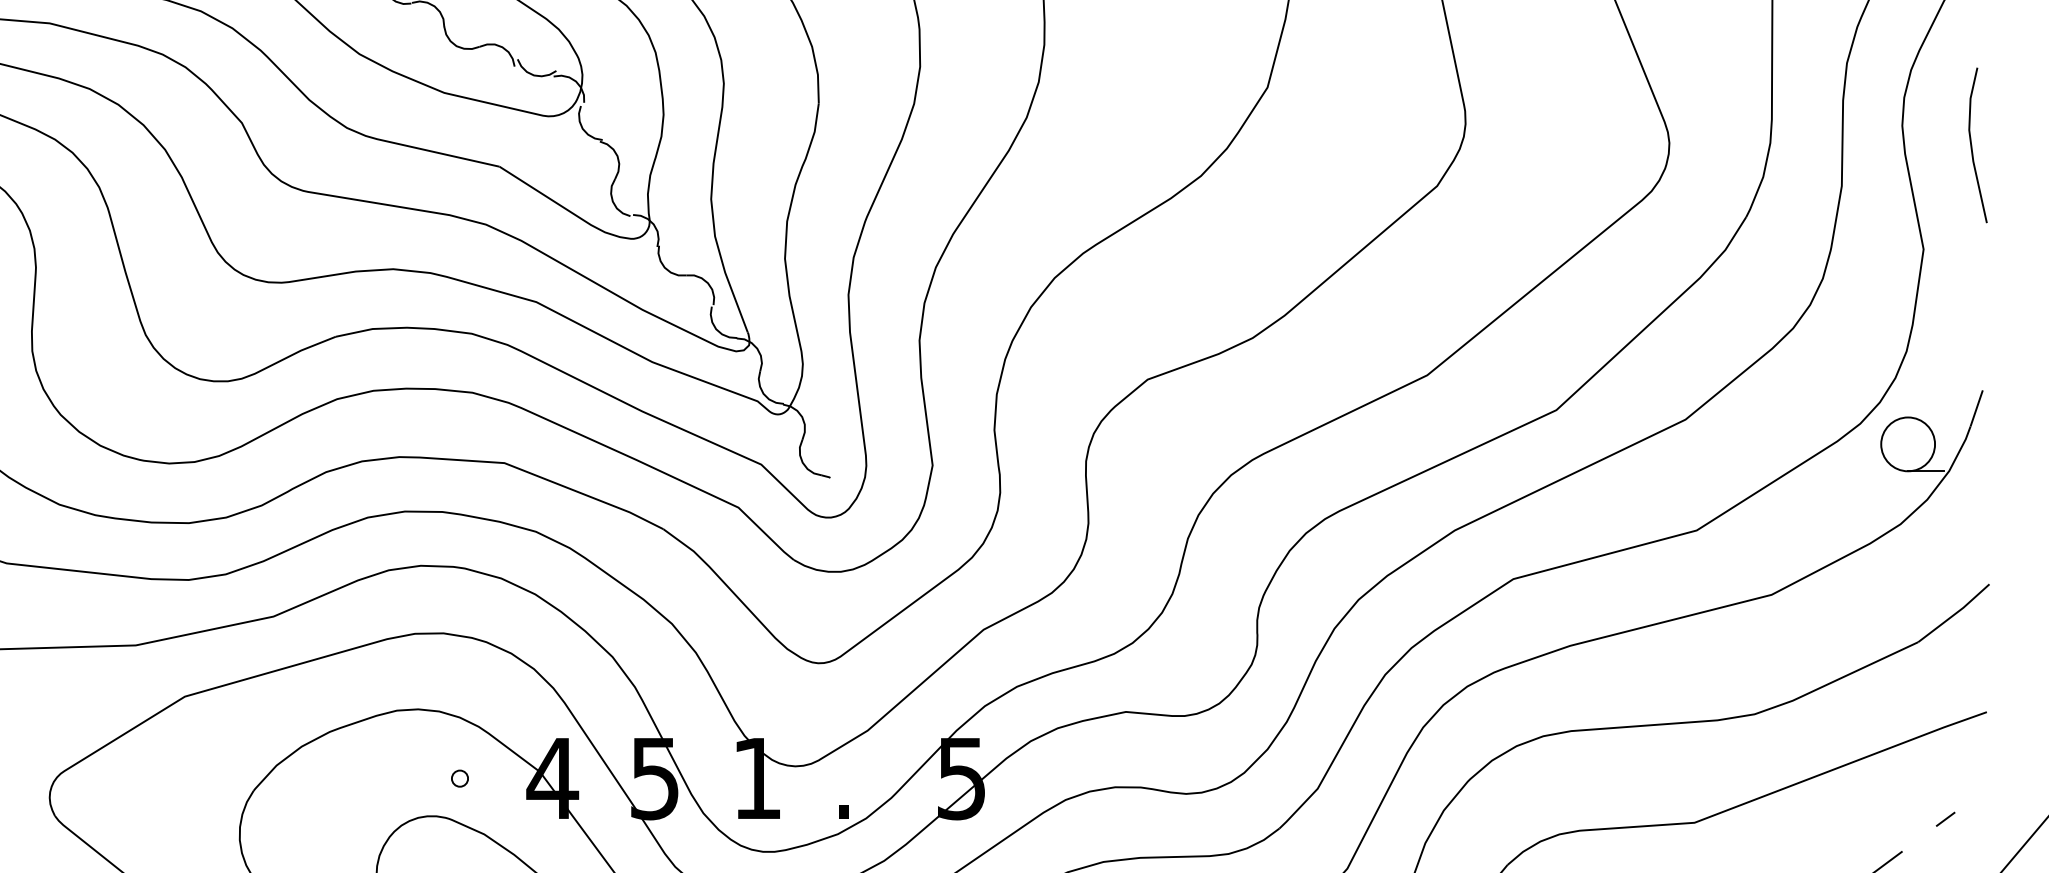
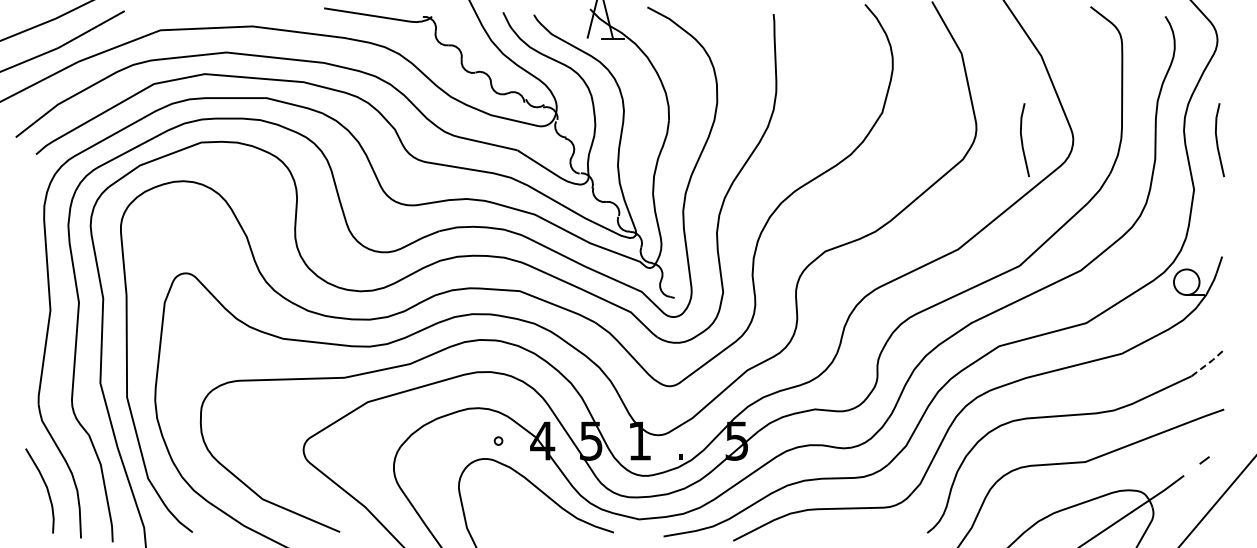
line: (1562, 146) -> (1022, 140), added
line: (1955, 613) -> (1209, 362), solid -> dashed

